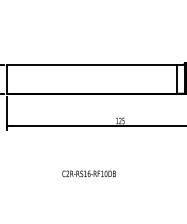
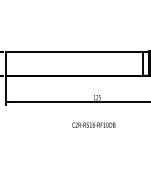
text: (88, 173) -> (93, 124), moved

